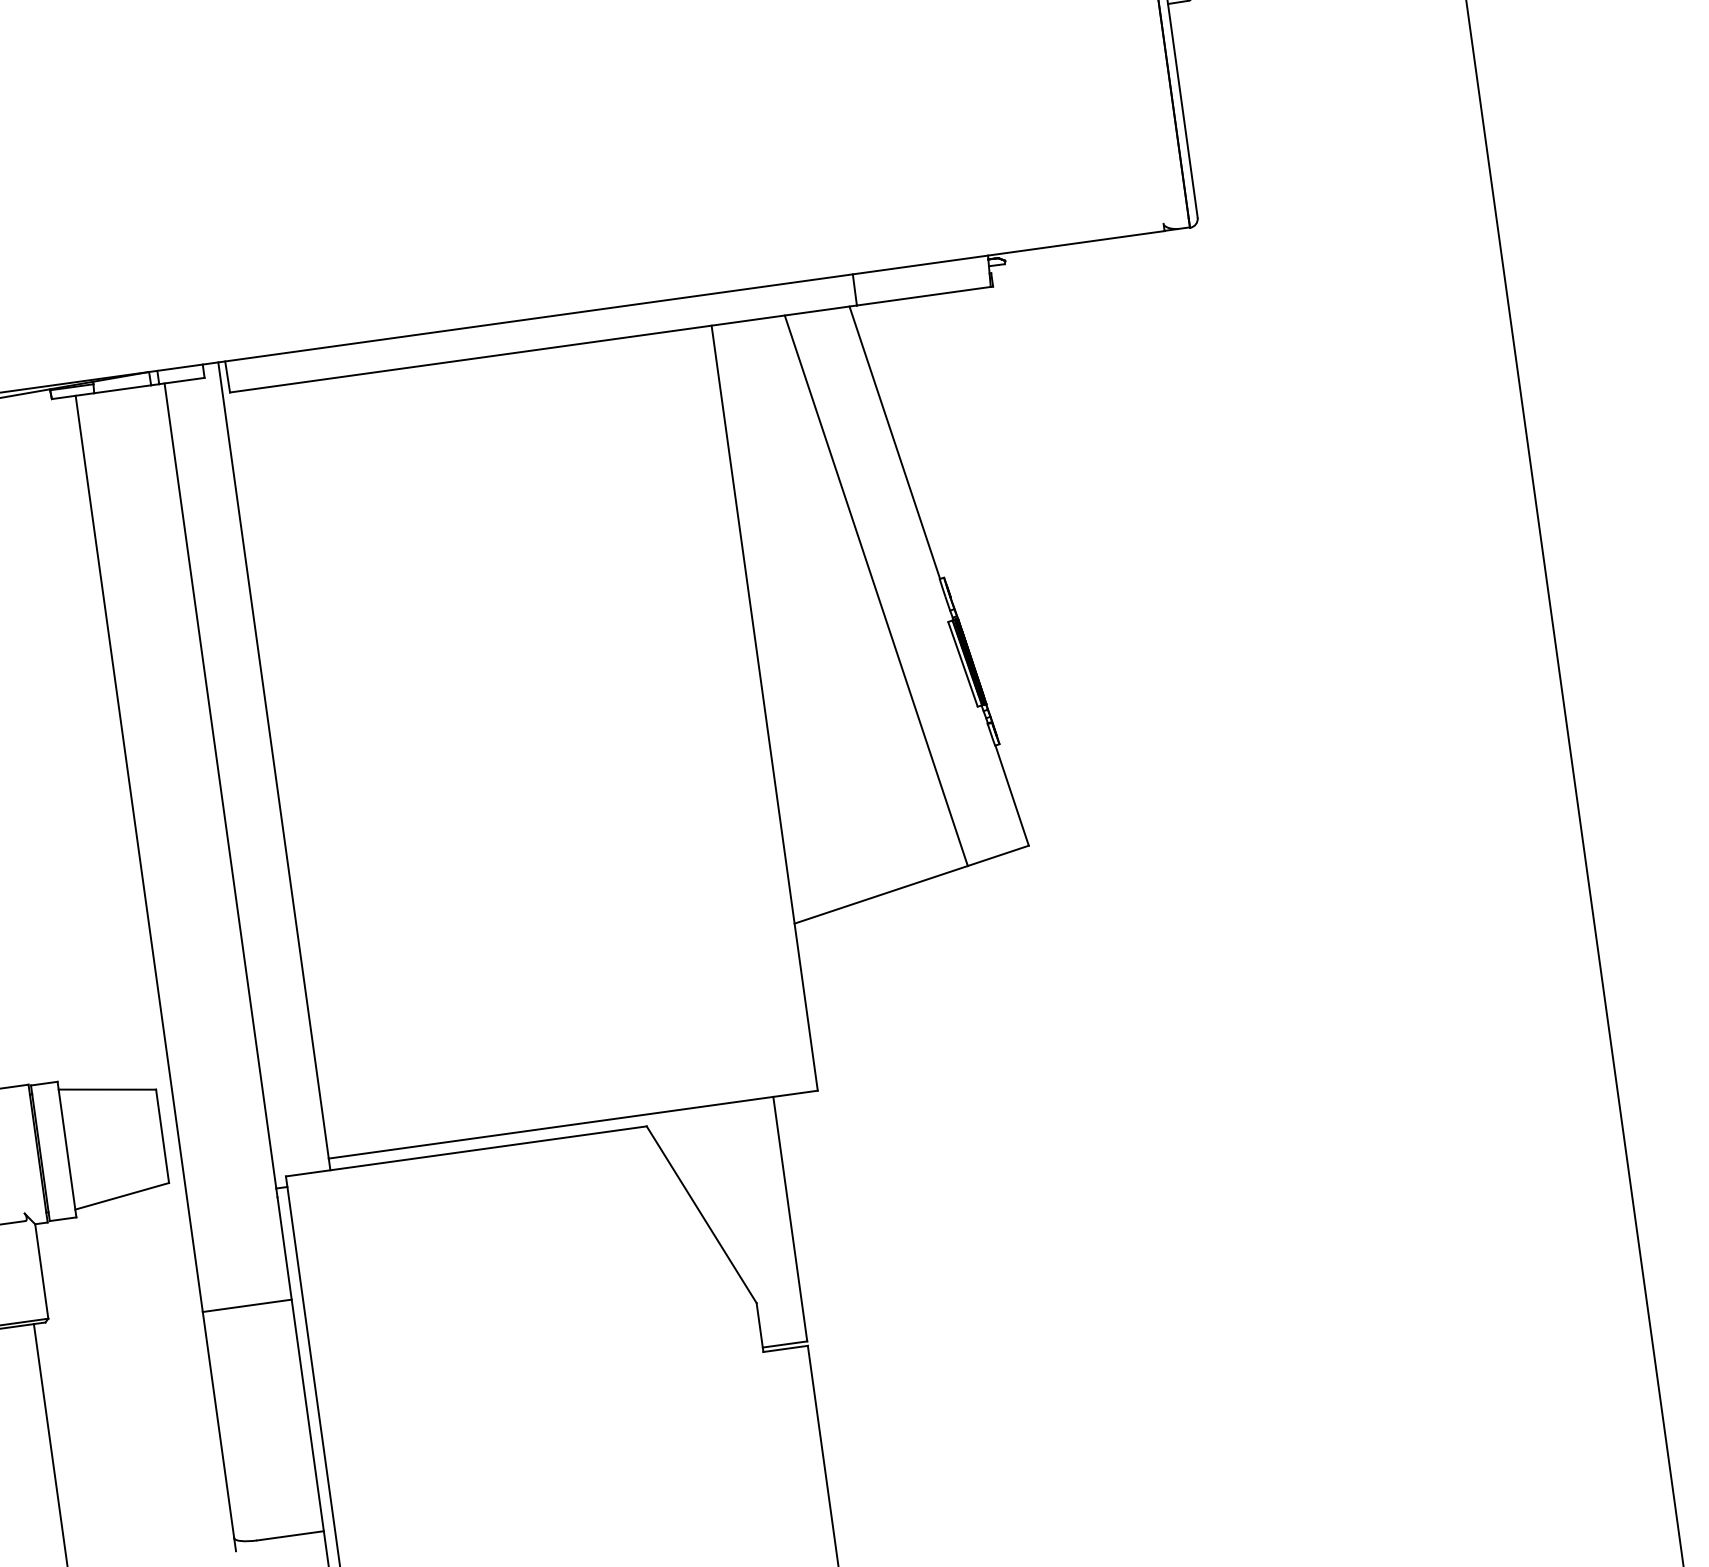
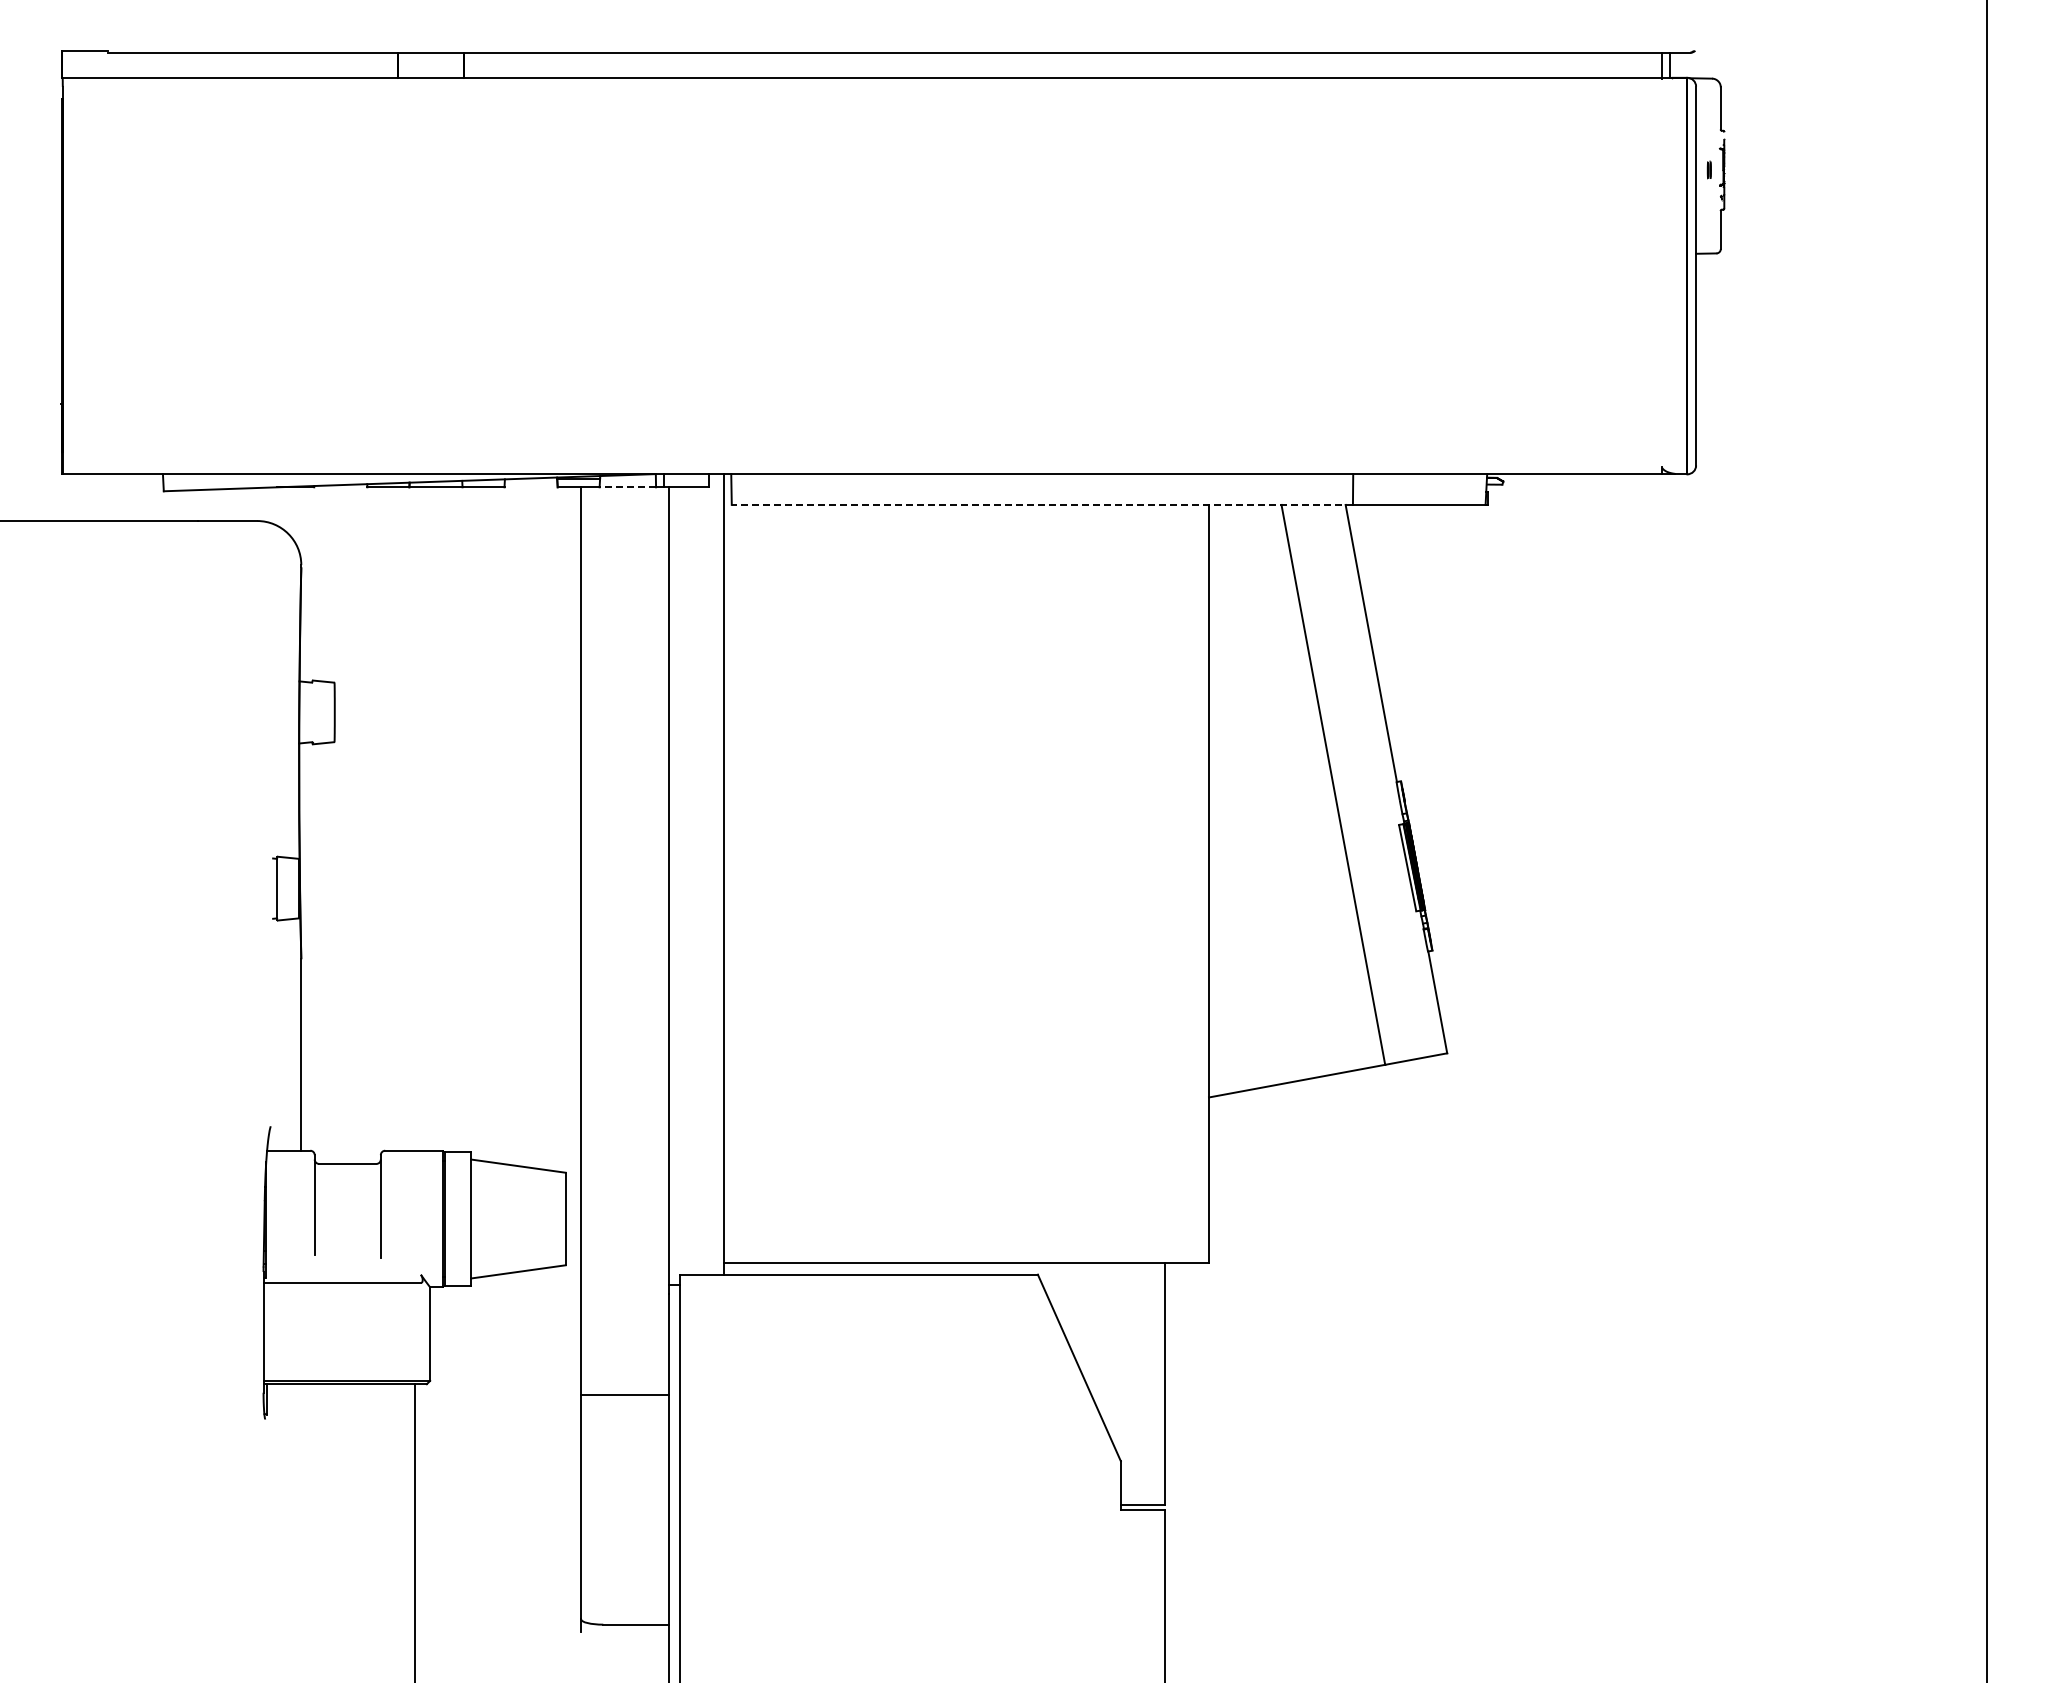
line: (543, 348) -> (1042, 504), solid -> dashed
line: (122, 389) -> (627, 487), solid -> dashed

